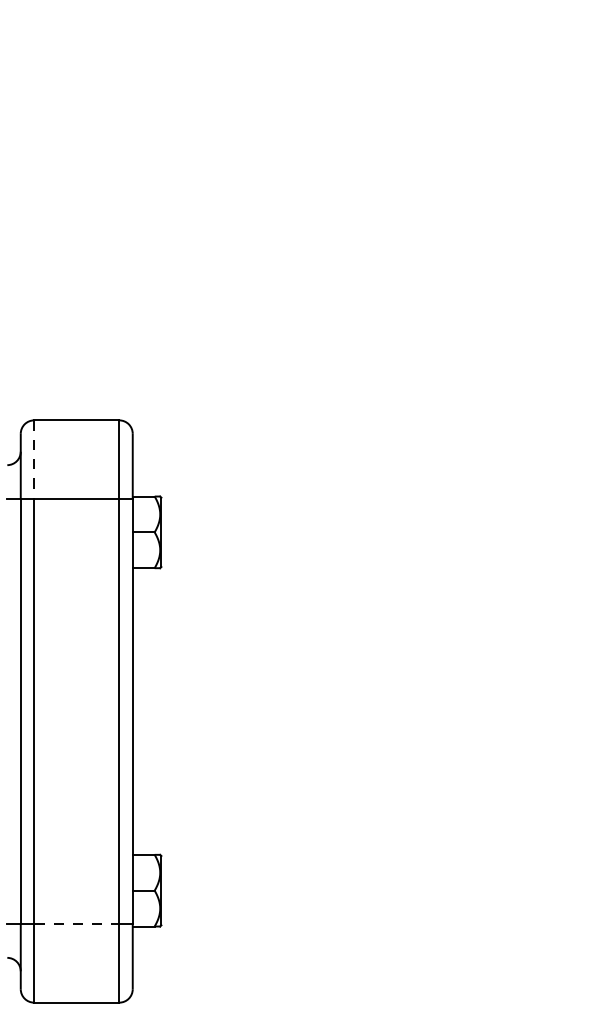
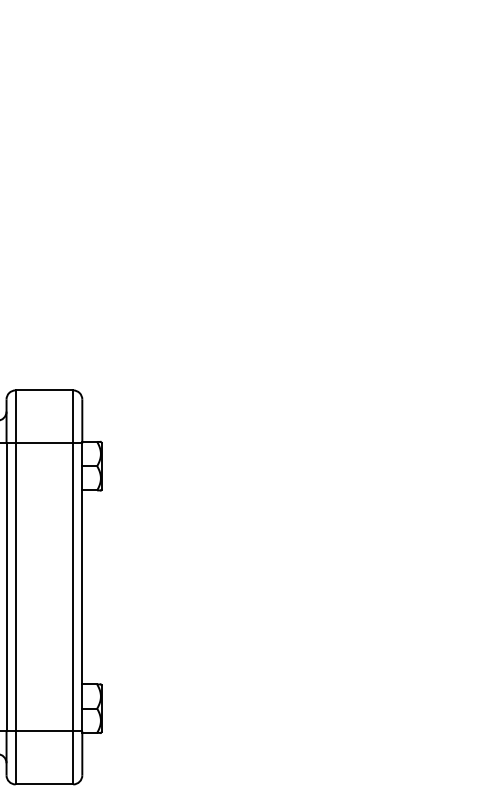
line: (33, 458) -> (15, 416), dashed -> solid
line: (76, 924) -> (44, 731), dashed -> solid

